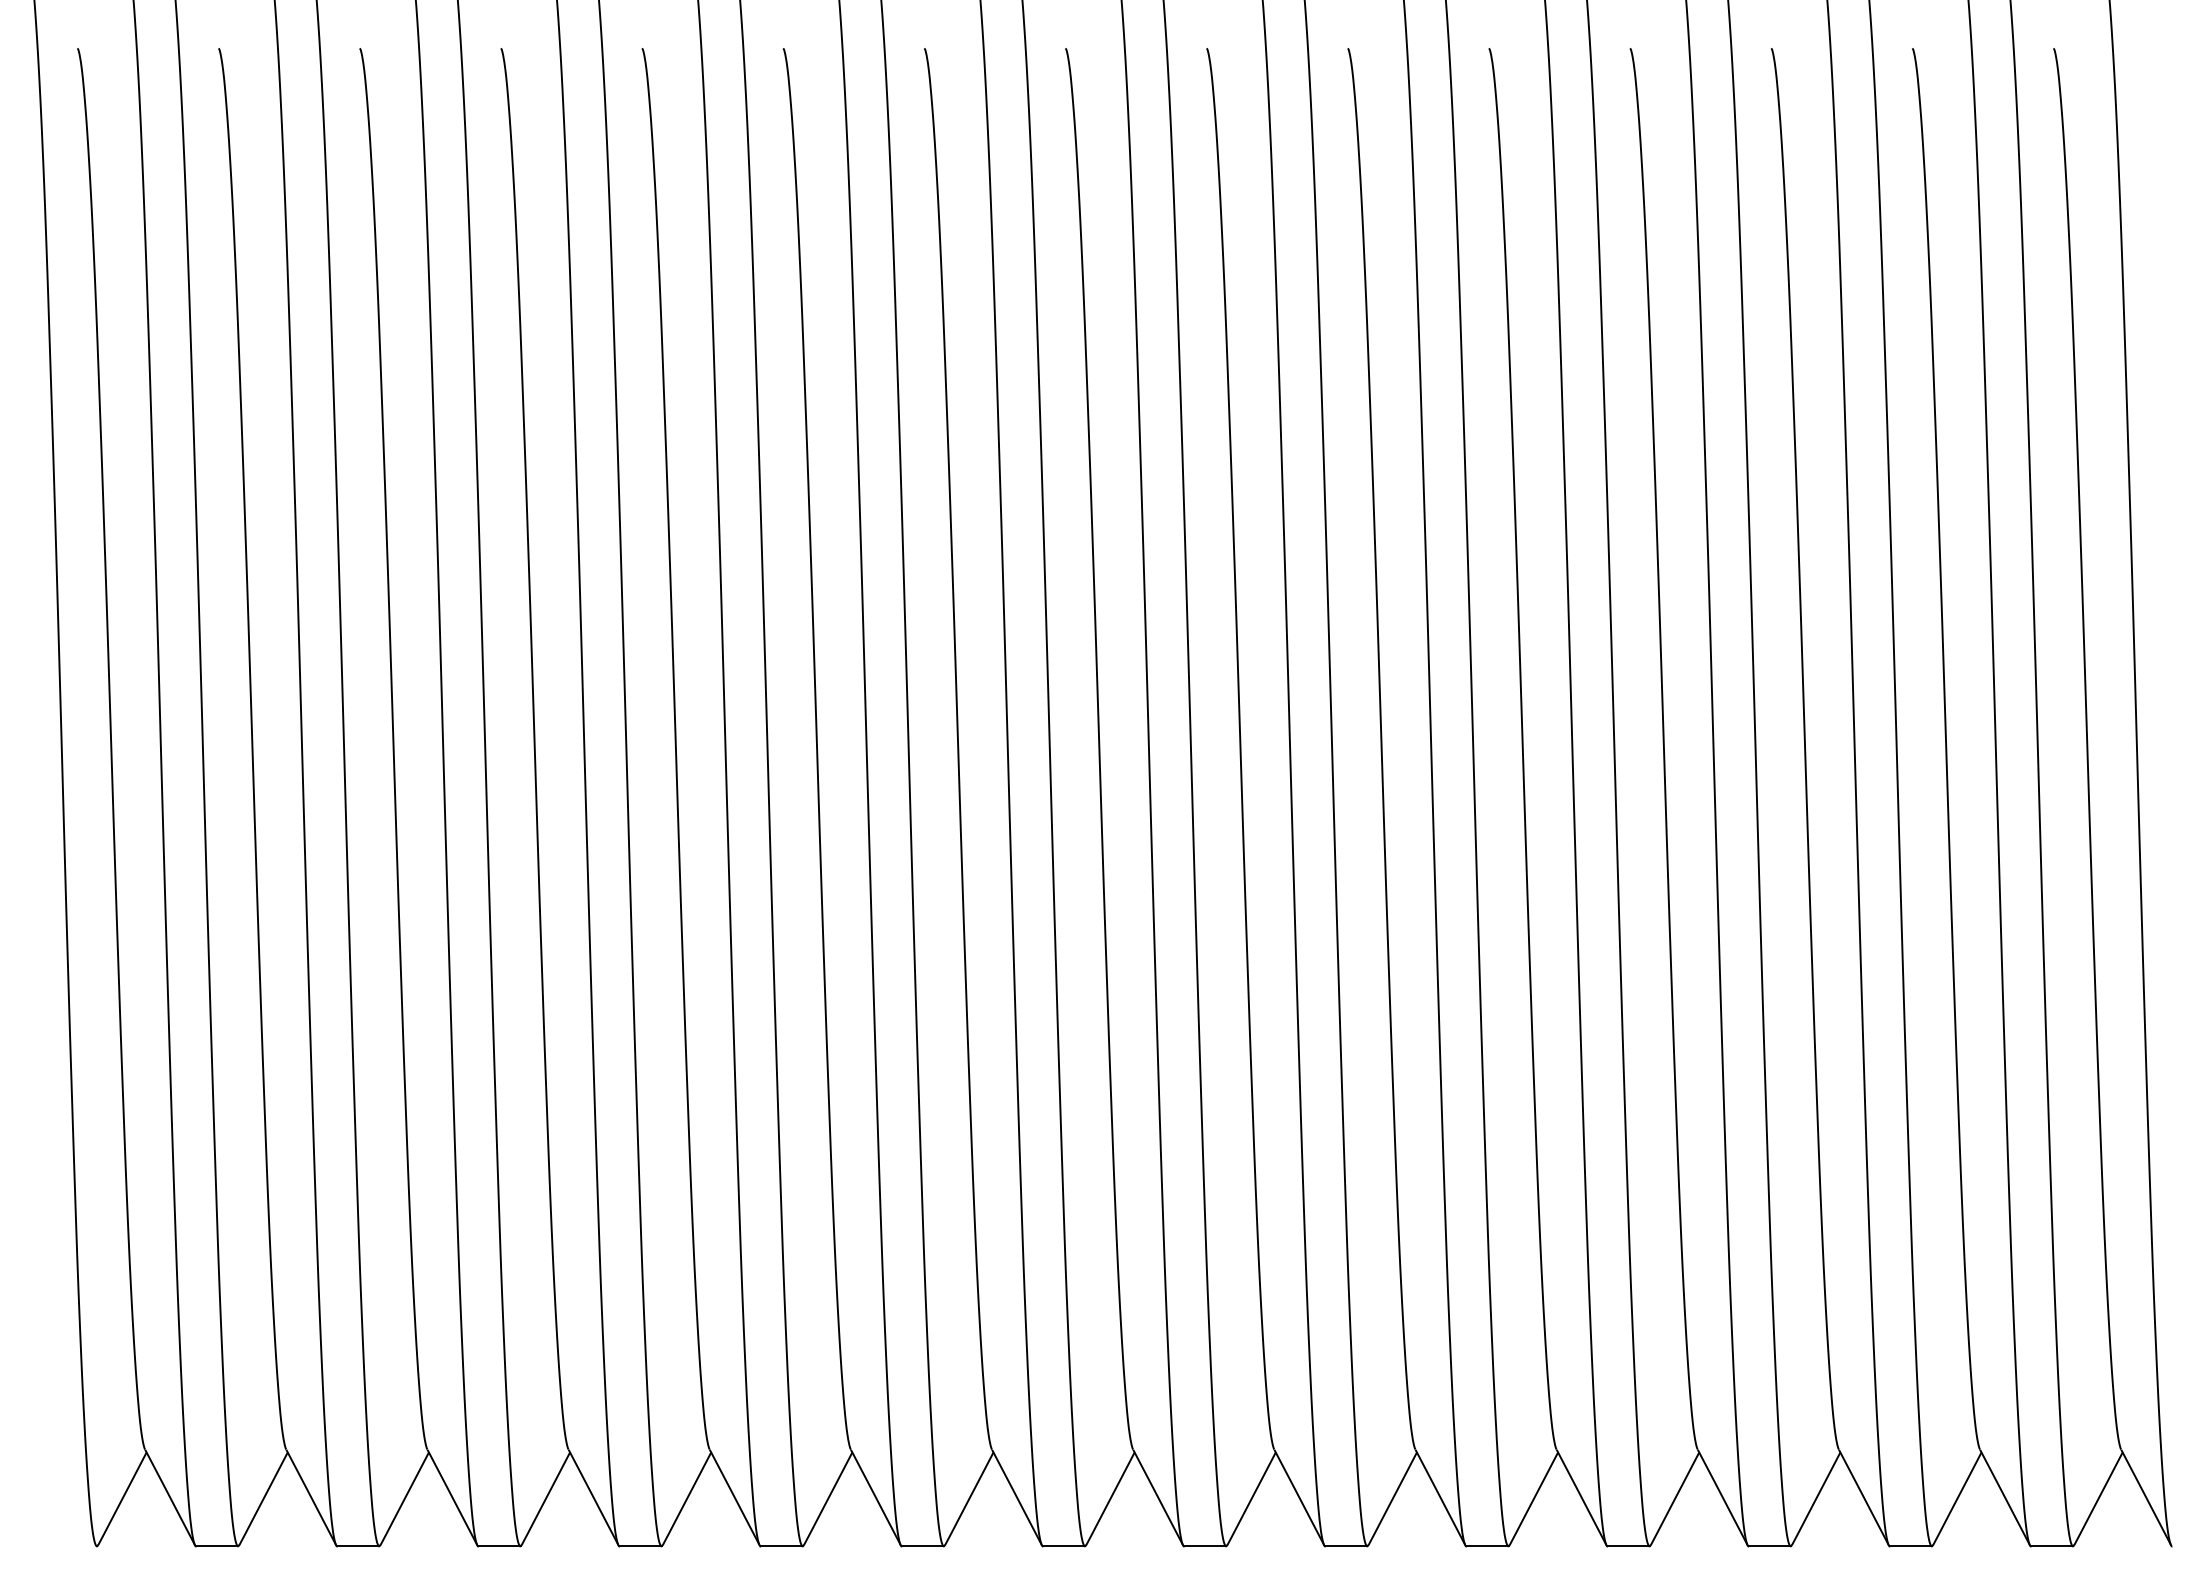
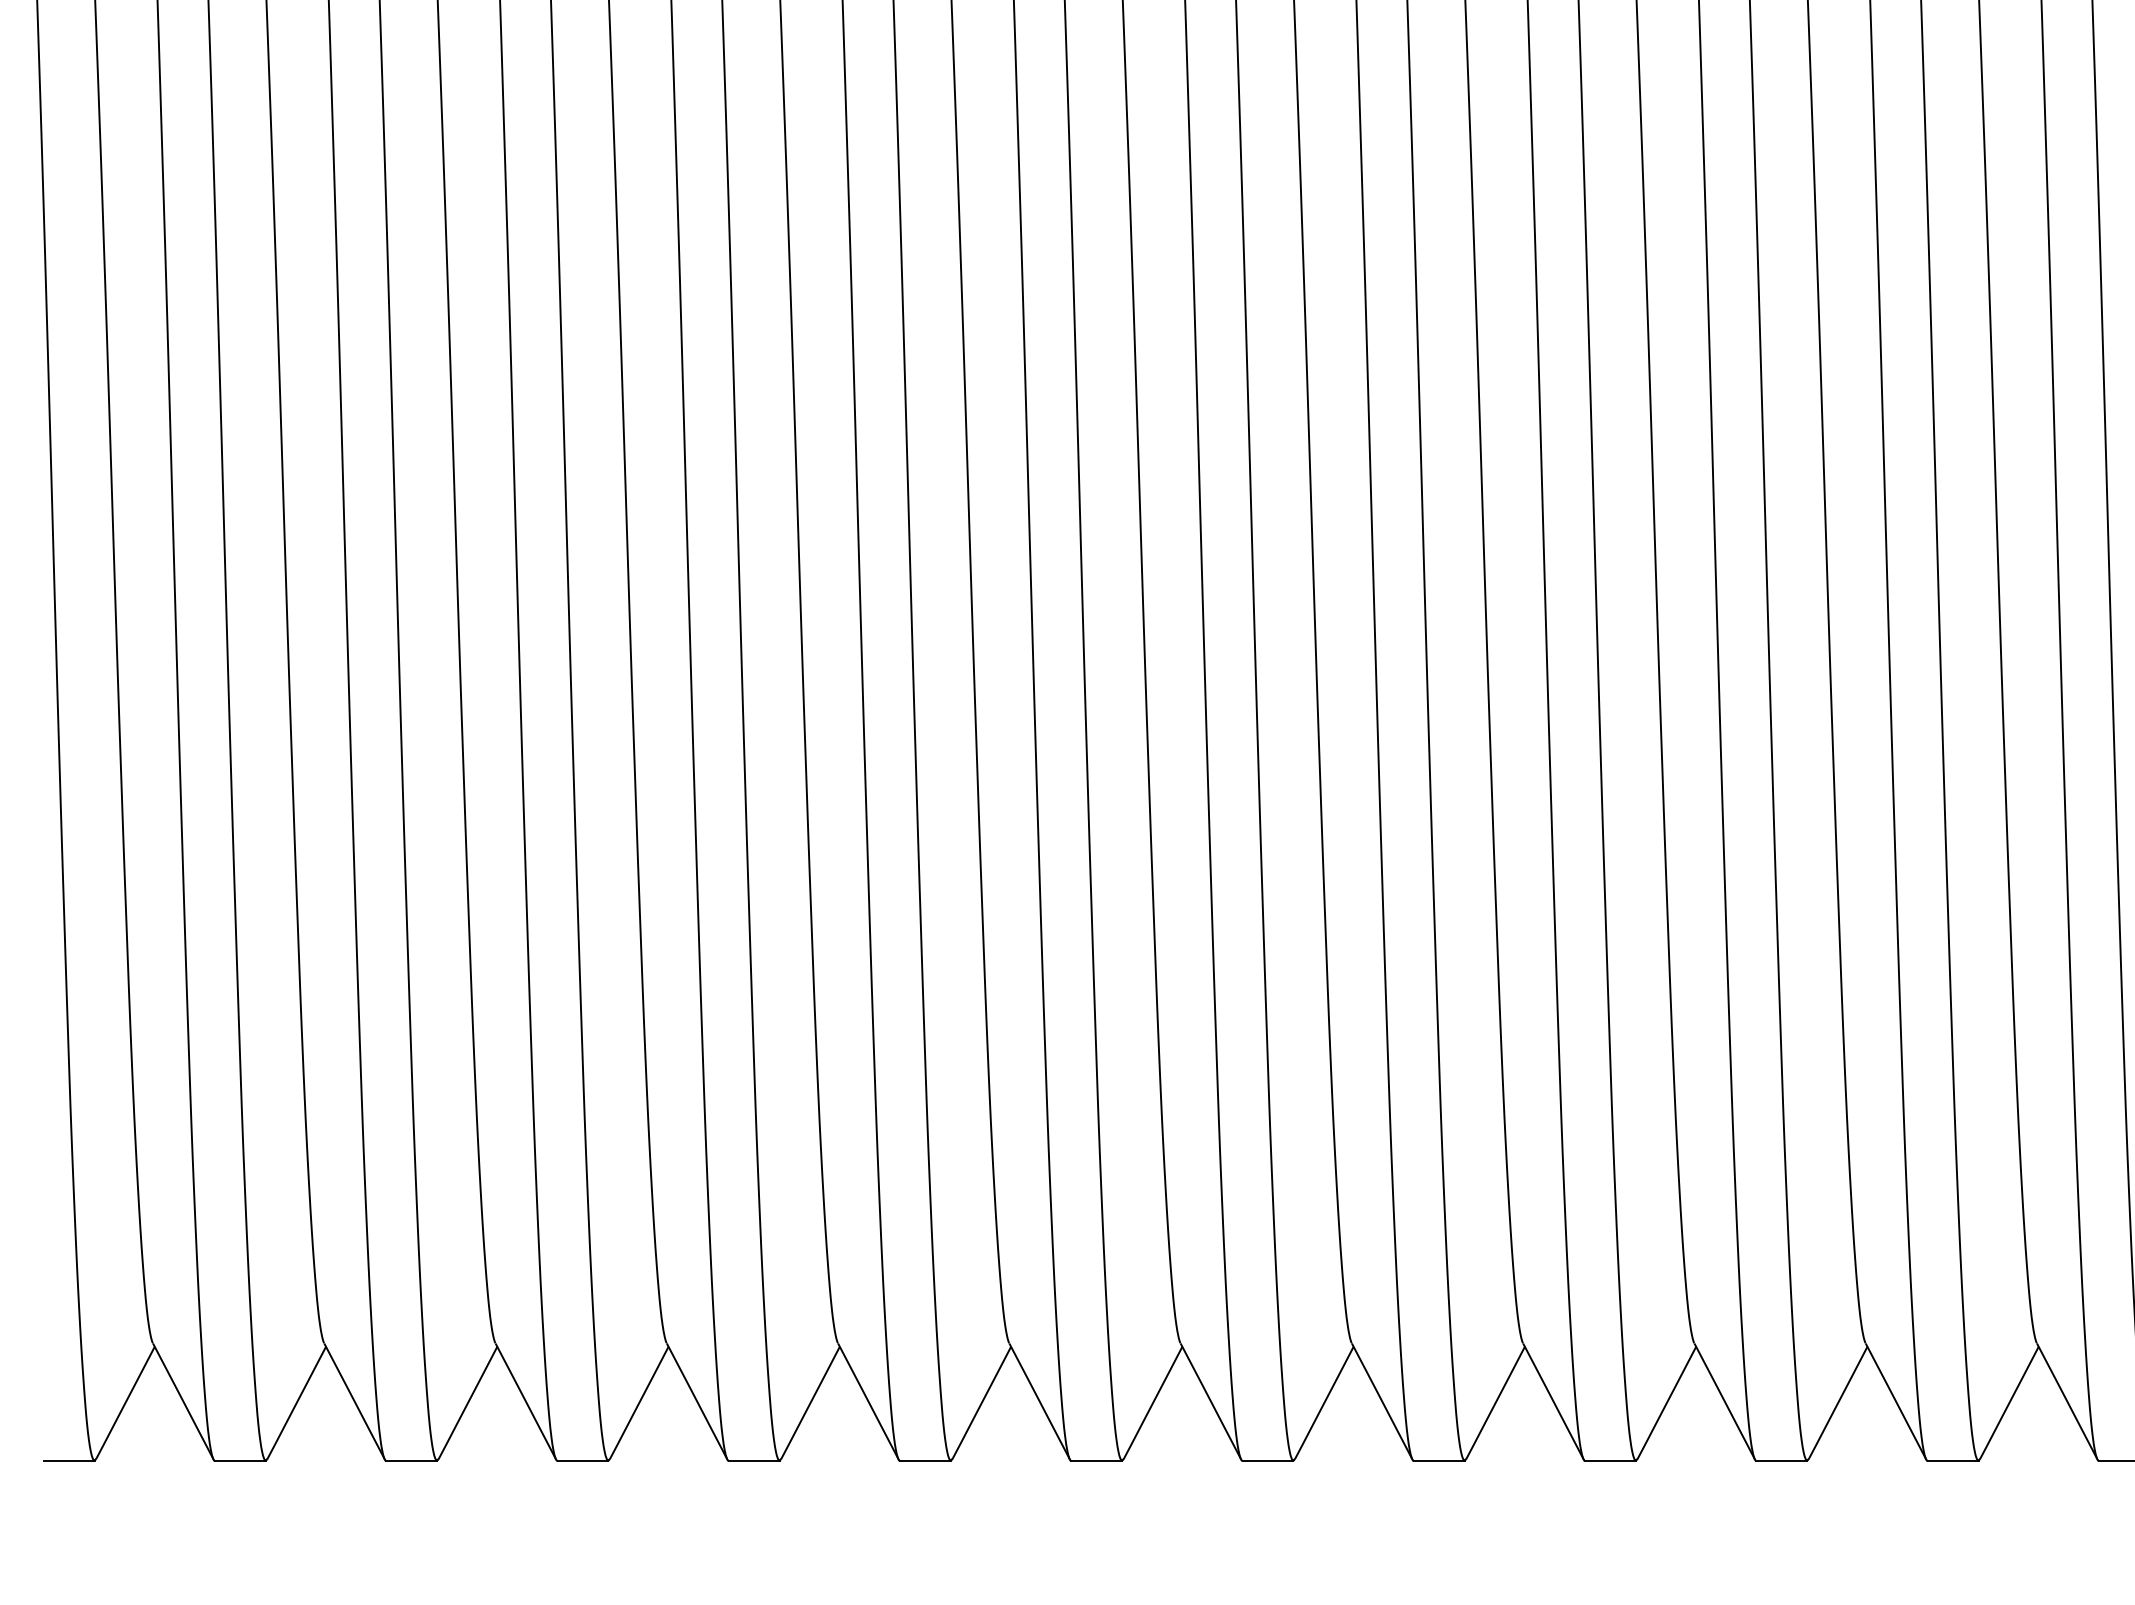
line: (76, 1546) -> (69, 1460), added

